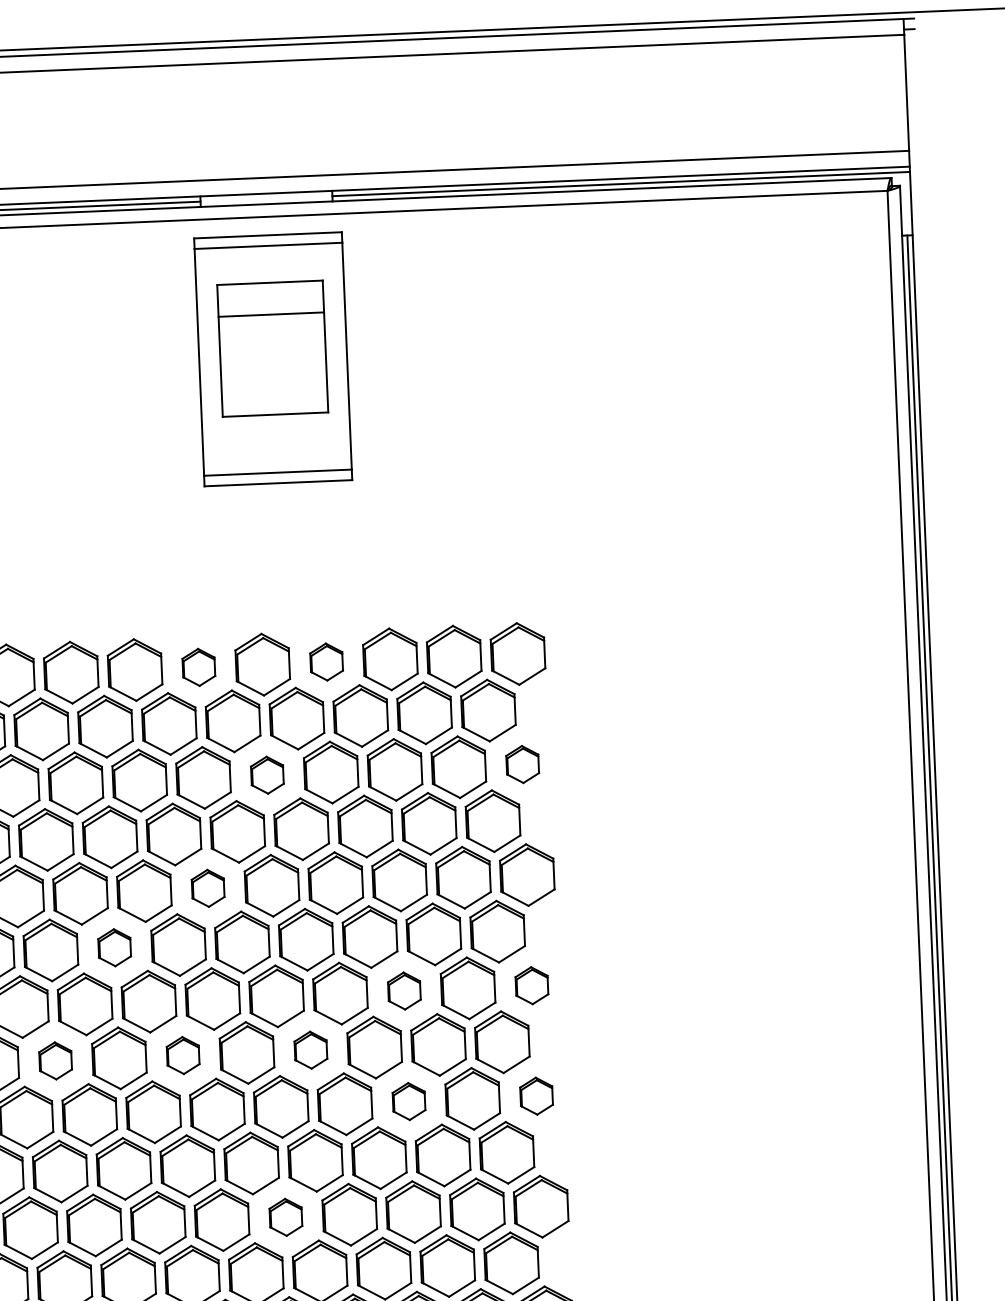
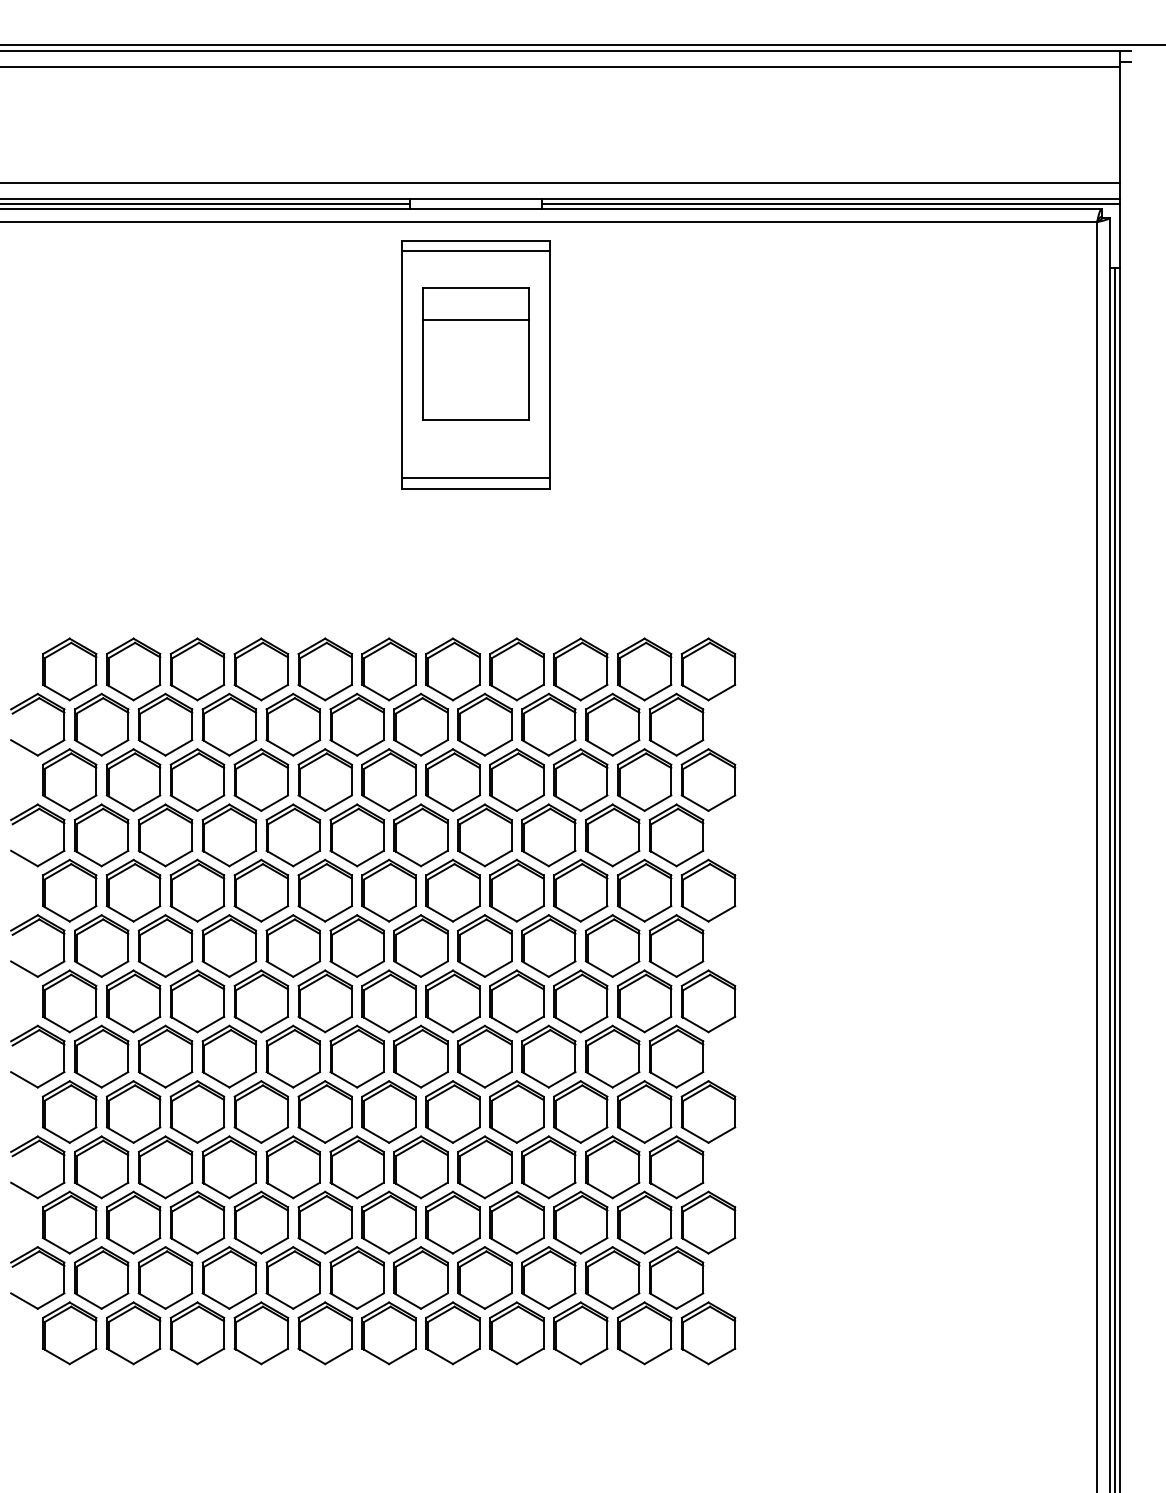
part: (326, 662) -> (516, 669), size x1.67
part: (198, 667) -> (388, 669), size x1.67
part: (522, 763) -> (708, 779), size x1.67
part: (266, 774) -> (452, 779), size x1.67
part: (207, 888) -> (388, 890), size x1.67
part: (113, 947) -> (292, 945), size x1.67
part: (531, 985) -> (708, 1001), size x1.67
part: (404, 991) -> (580, 1001), size x1.67
part: (310, 1050) -> (484, 1056), size x1.67
part: (182, 1055) -> (356, 1056), size x1.67
part: (55, 1060) -> (229, 1056), size x1.67
part: (536, 1095) -> (708, 1111), size x1.67
part: (408, 1101) -> (580, 1111), size x1.67
part: (285, 1217) -> (452, 1222), size x1.67

